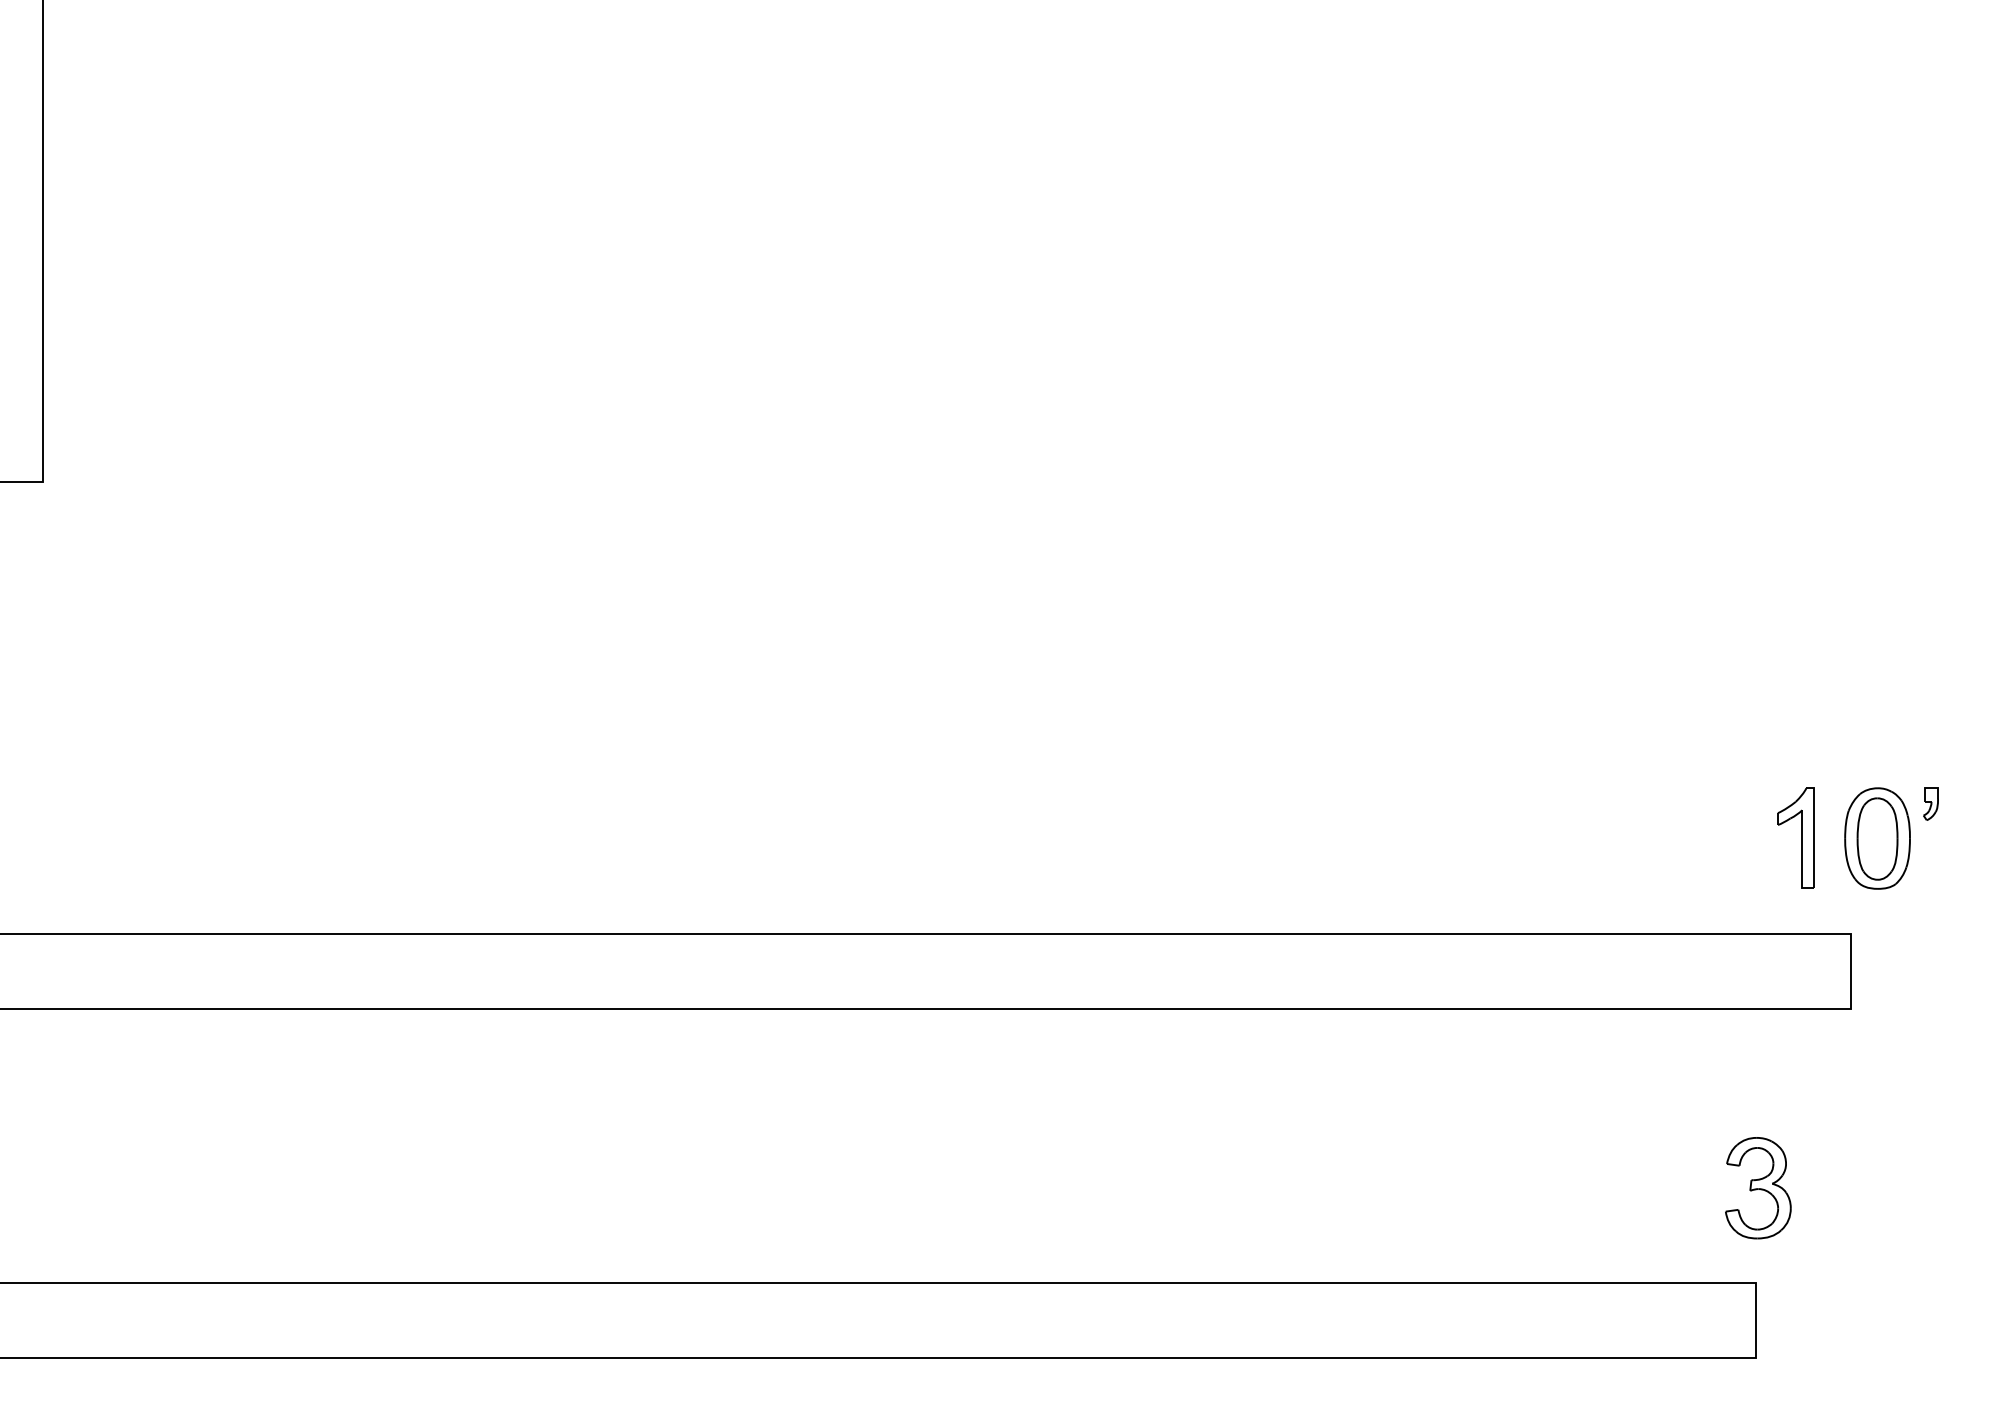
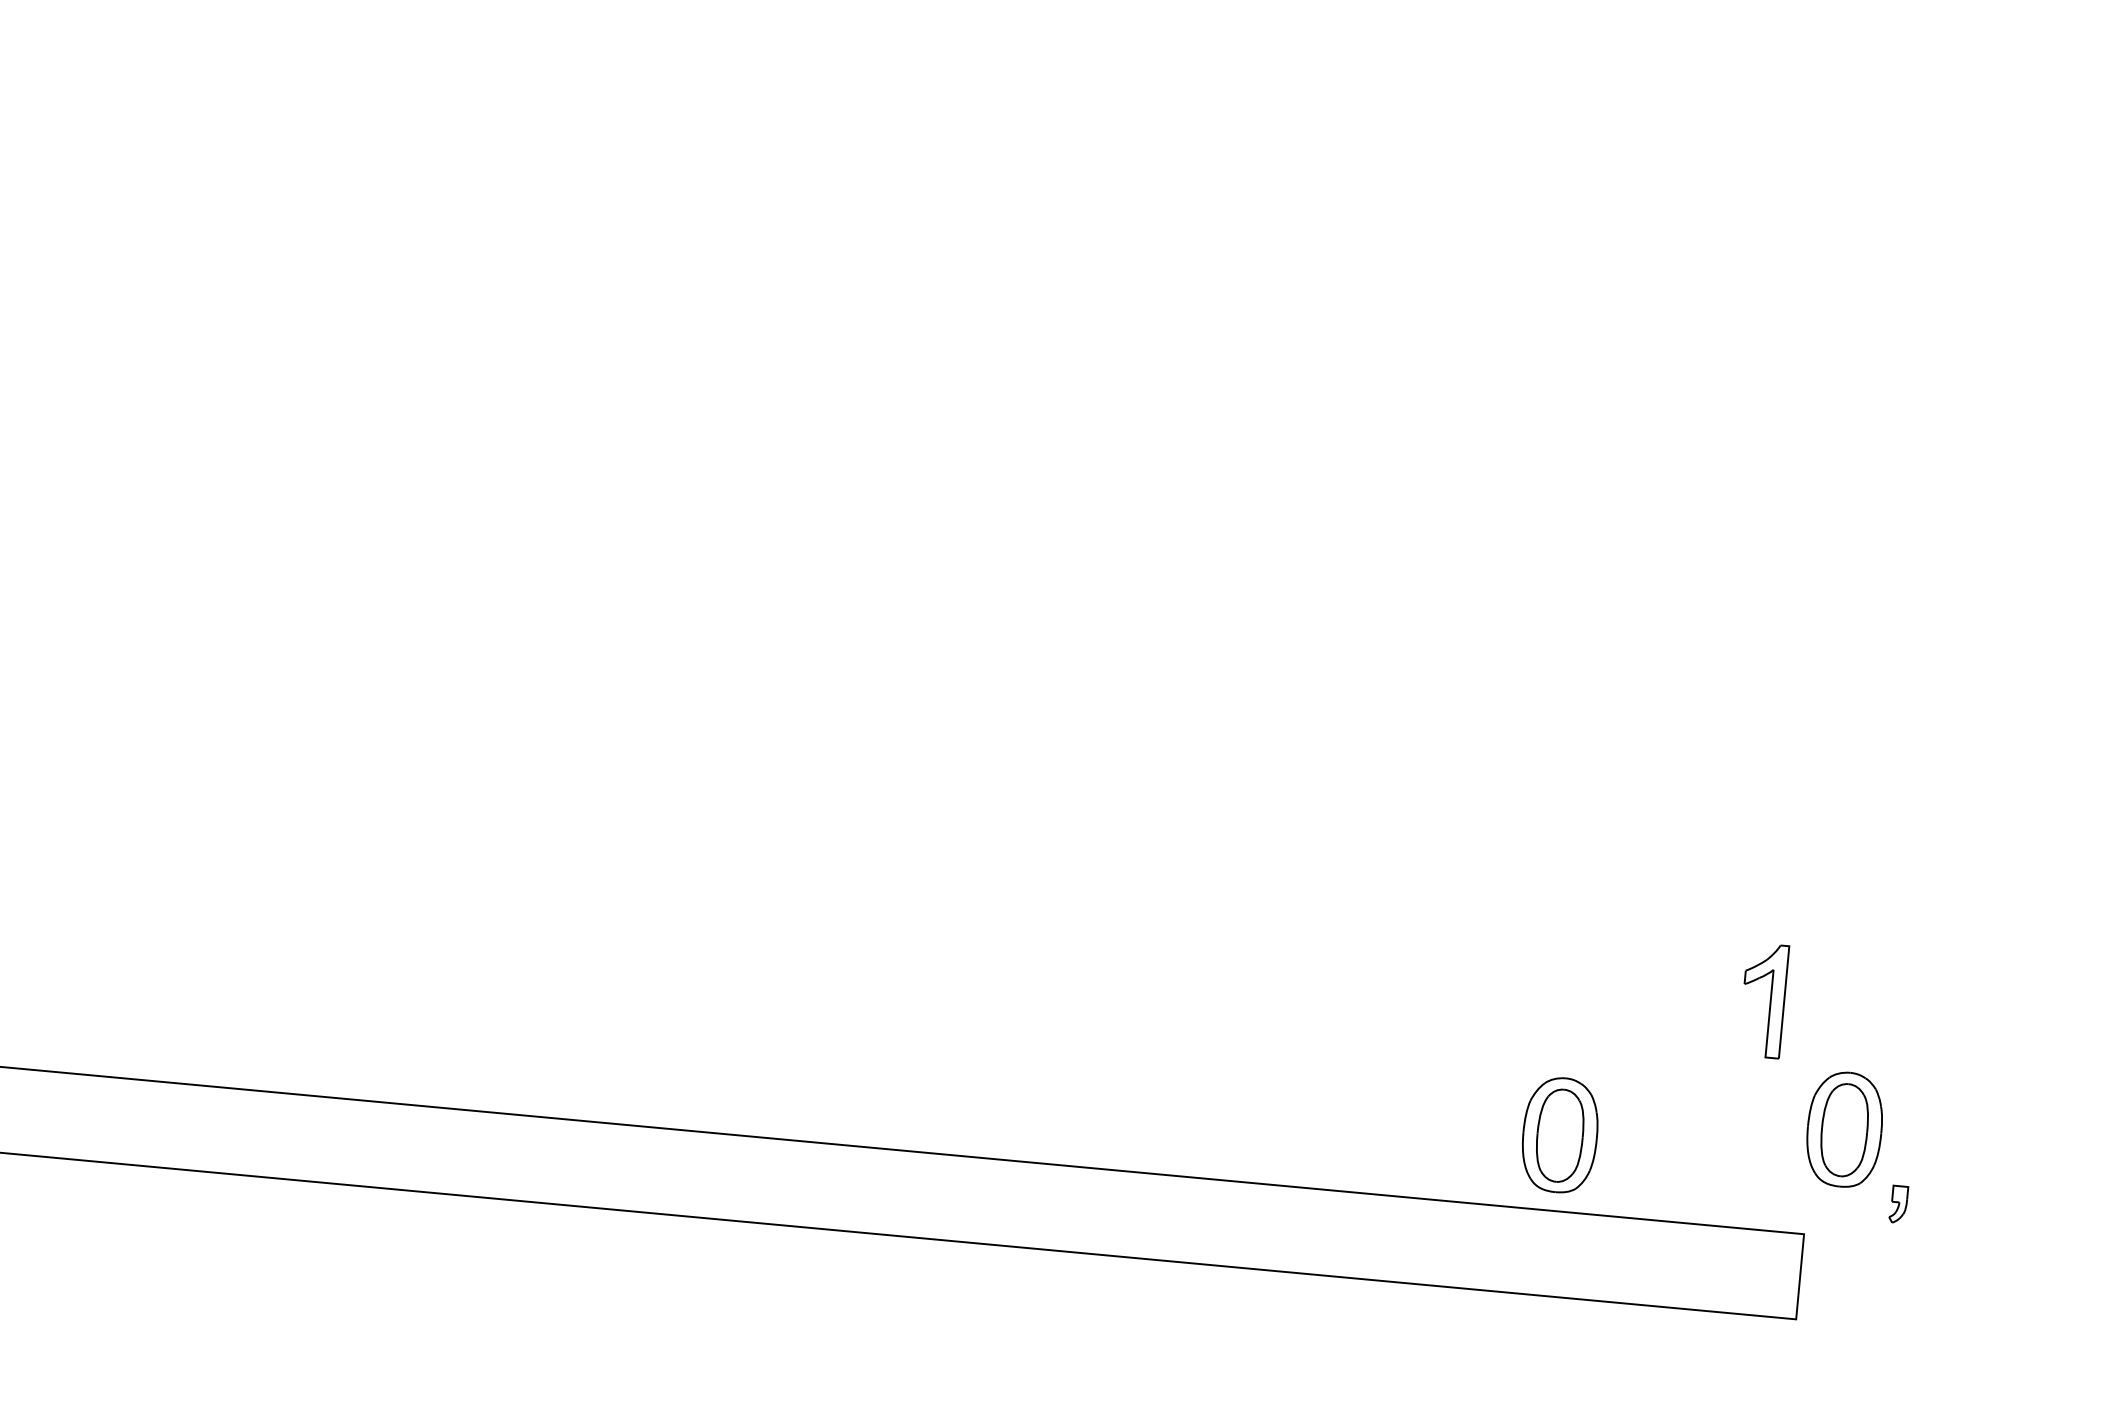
part: (1930, 803) -> (1898, 1204), moved
part: (1795, 837) -> (1763, 999), moved
part: (1628, 866) -> (1560, 1135), added

